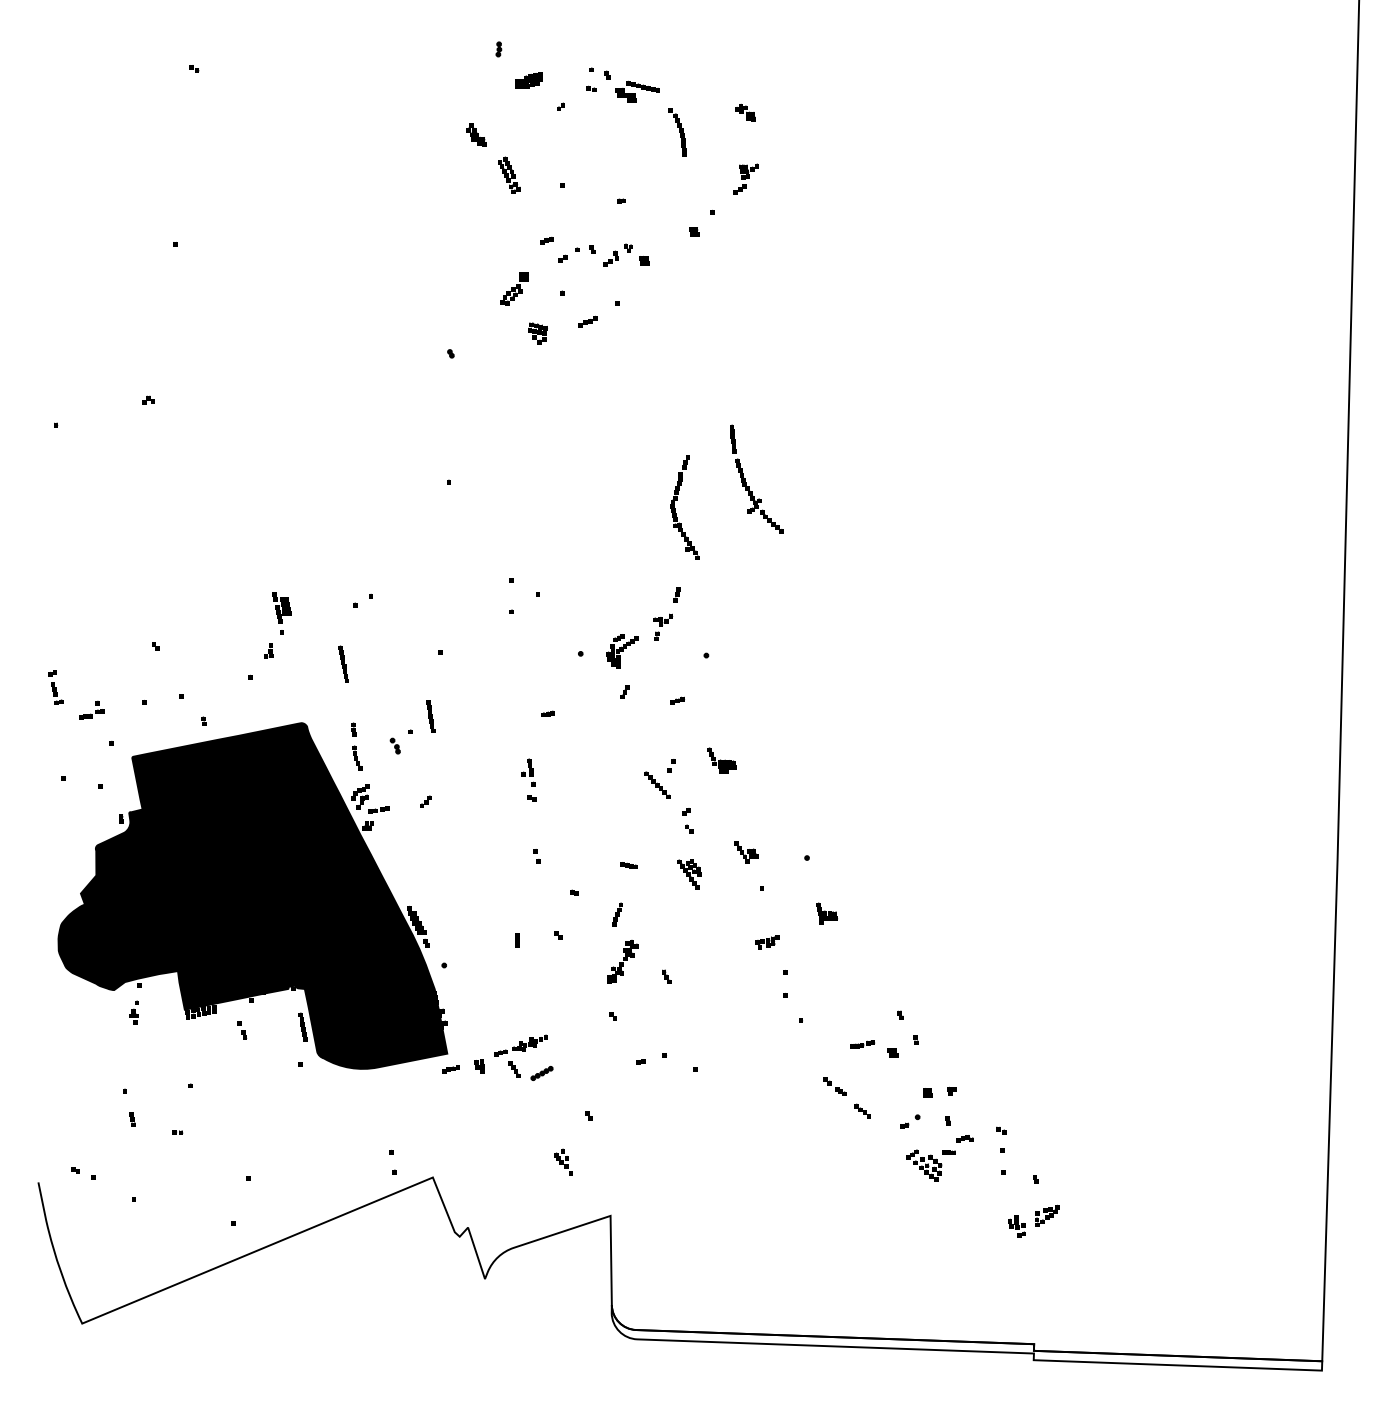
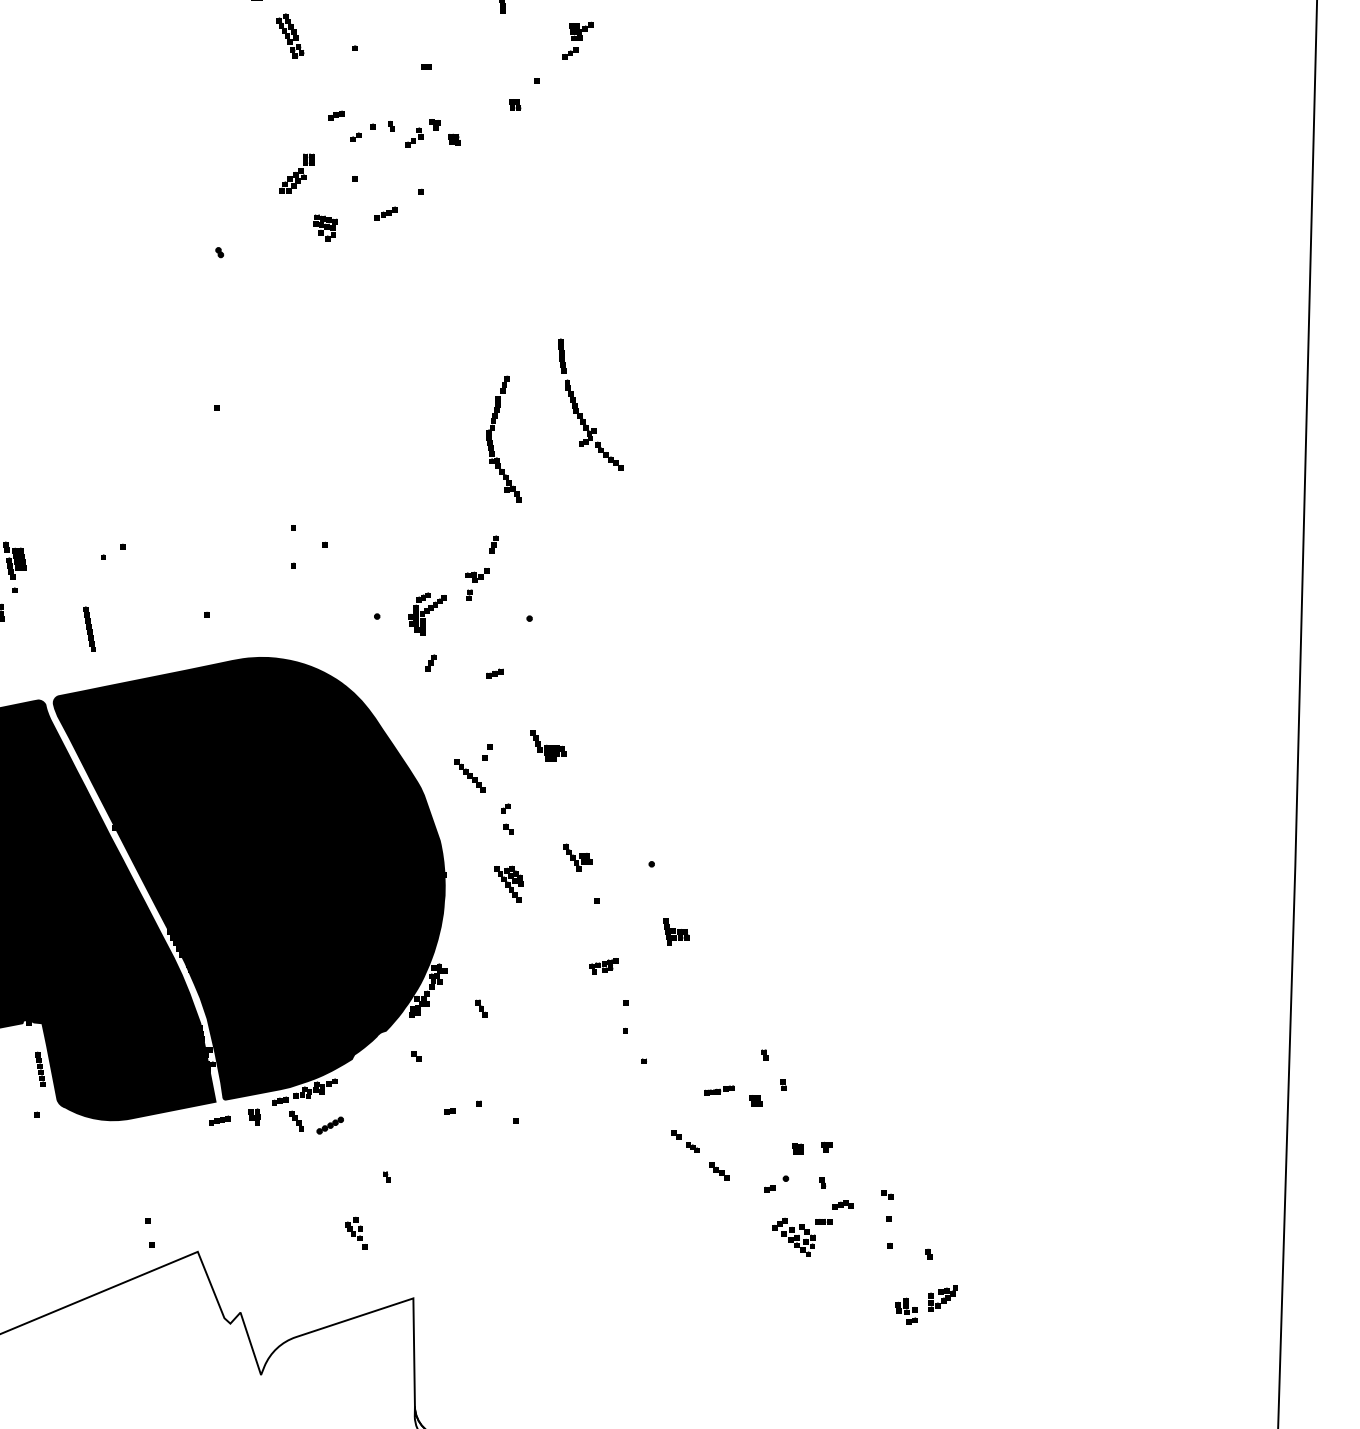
fill: (475, 869) -> (249, 878), added

